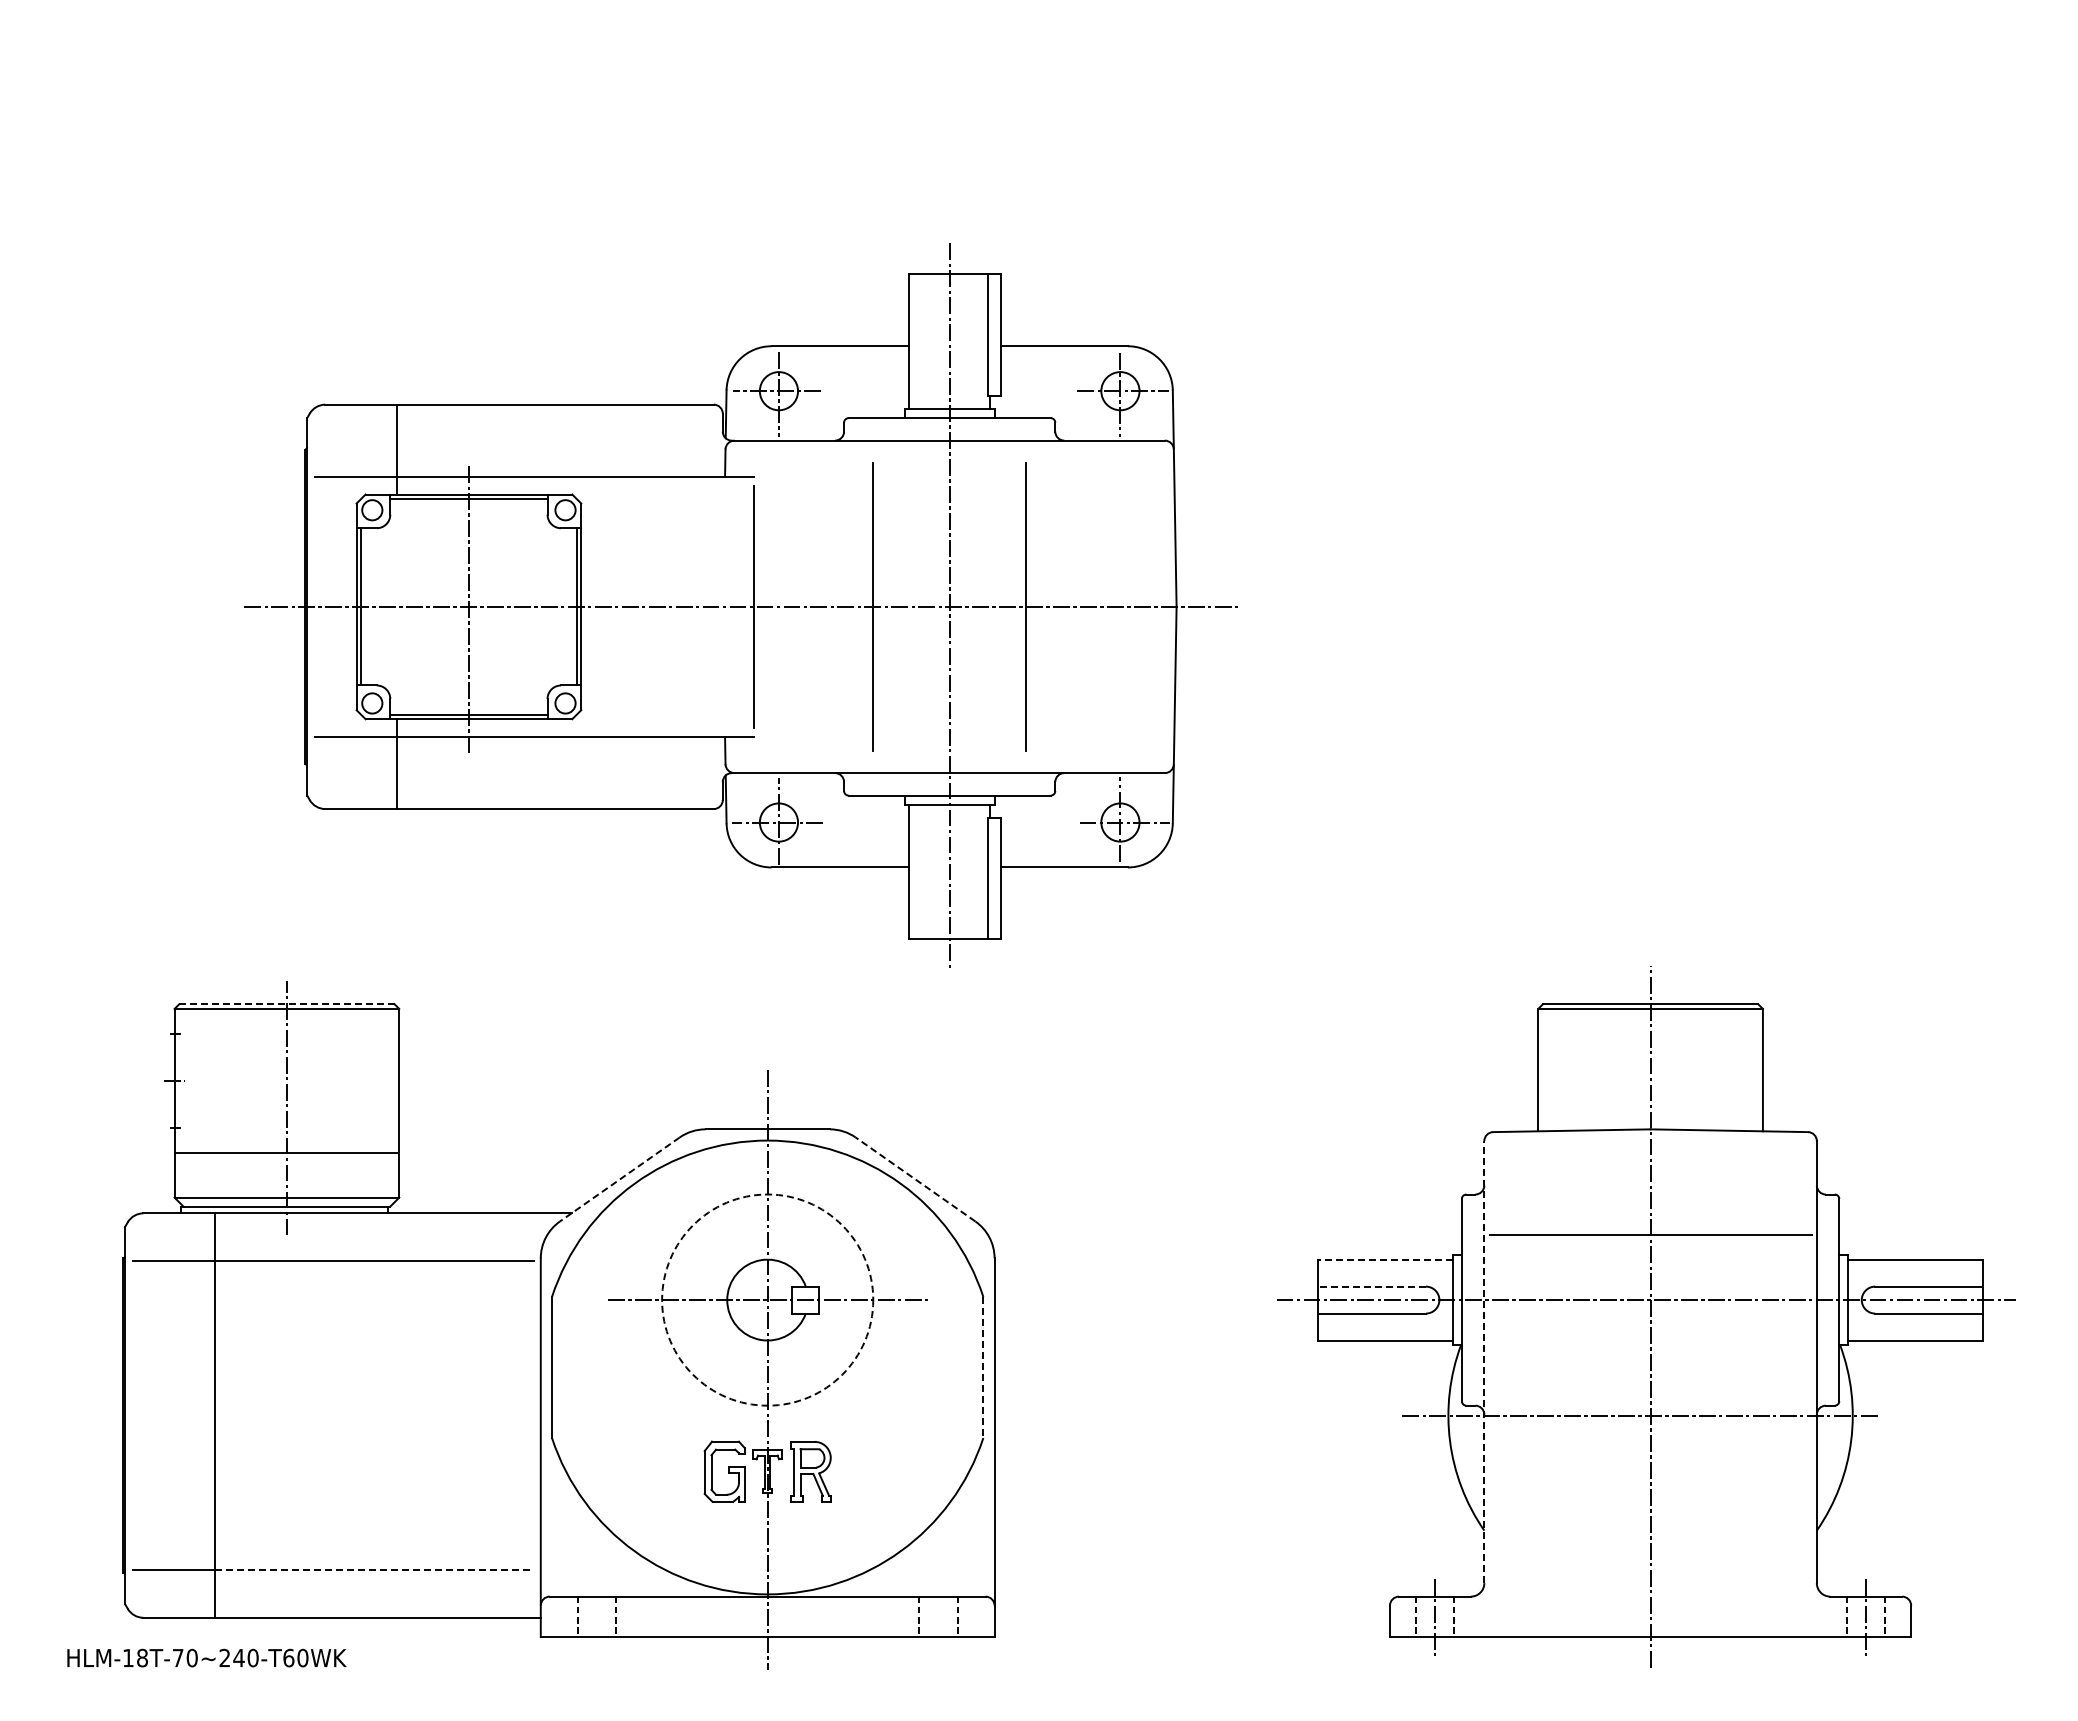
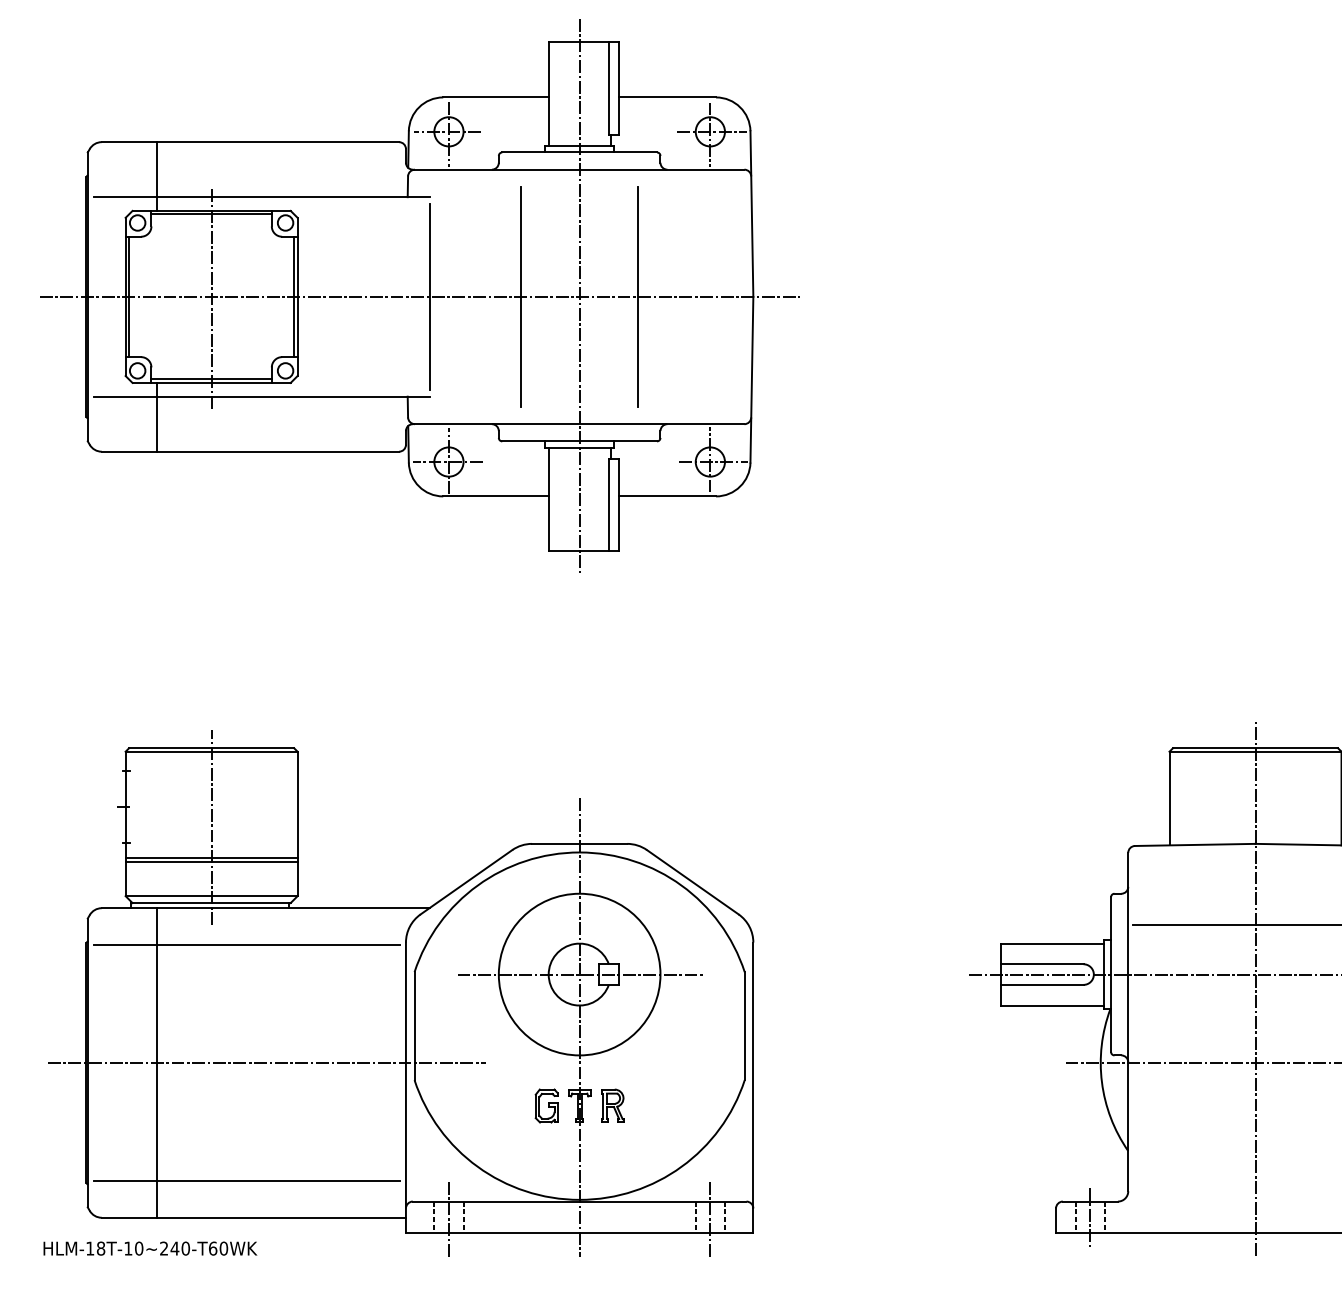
part: (740, 605) -> (419, 295), moved
line: (286, 1004) -> (211, 748), dashed -> solid
line: (286, 1148) -> (211, 858), added
line: (619, 1179) -> (466, 882), dashed -> solid
line: (915, 1179) -> (692, 882), dashed -> solid
line: (1385, 1259) -> (1052, 943), dashed -> solid
line: (1372, 1286) -> (1042, 964), dashed -> solid
circle: (767, 1299) -> (579, 974), dashed -> solid
line: (1484, 1361) -> (1128, 1021), dashed -> solid
line: (983, 1367) -> (744, 1026), dashed -> solid
line: (358, 1415) -> (266, 1062), added
part: (724, 1471) -> (546, 1105), size x0.71
part: (810, 1471) -> (612, 1105), size x0.71
line: (374, 1570) -> (278, 1181), dashed -> solid
line: (596, 1619) -> (448, 1219), added
line: (938, 1619) -> (710, 1219), added
text: (178, 1658) -> (128, 1248), HLM-18T-70~240-T60WK -> HLM-18T-10~240-T60WK

